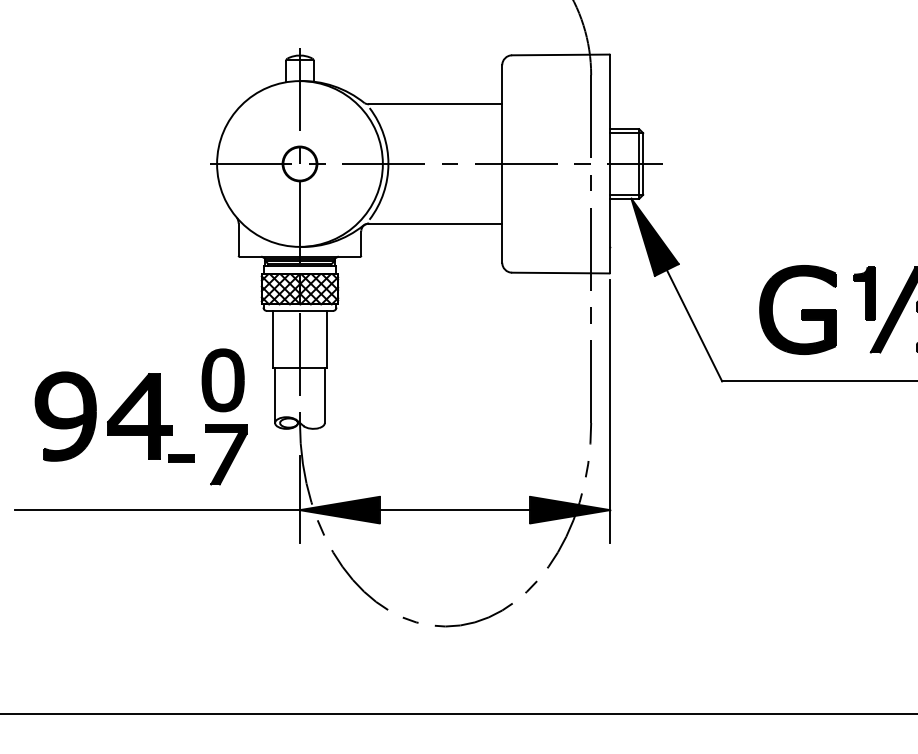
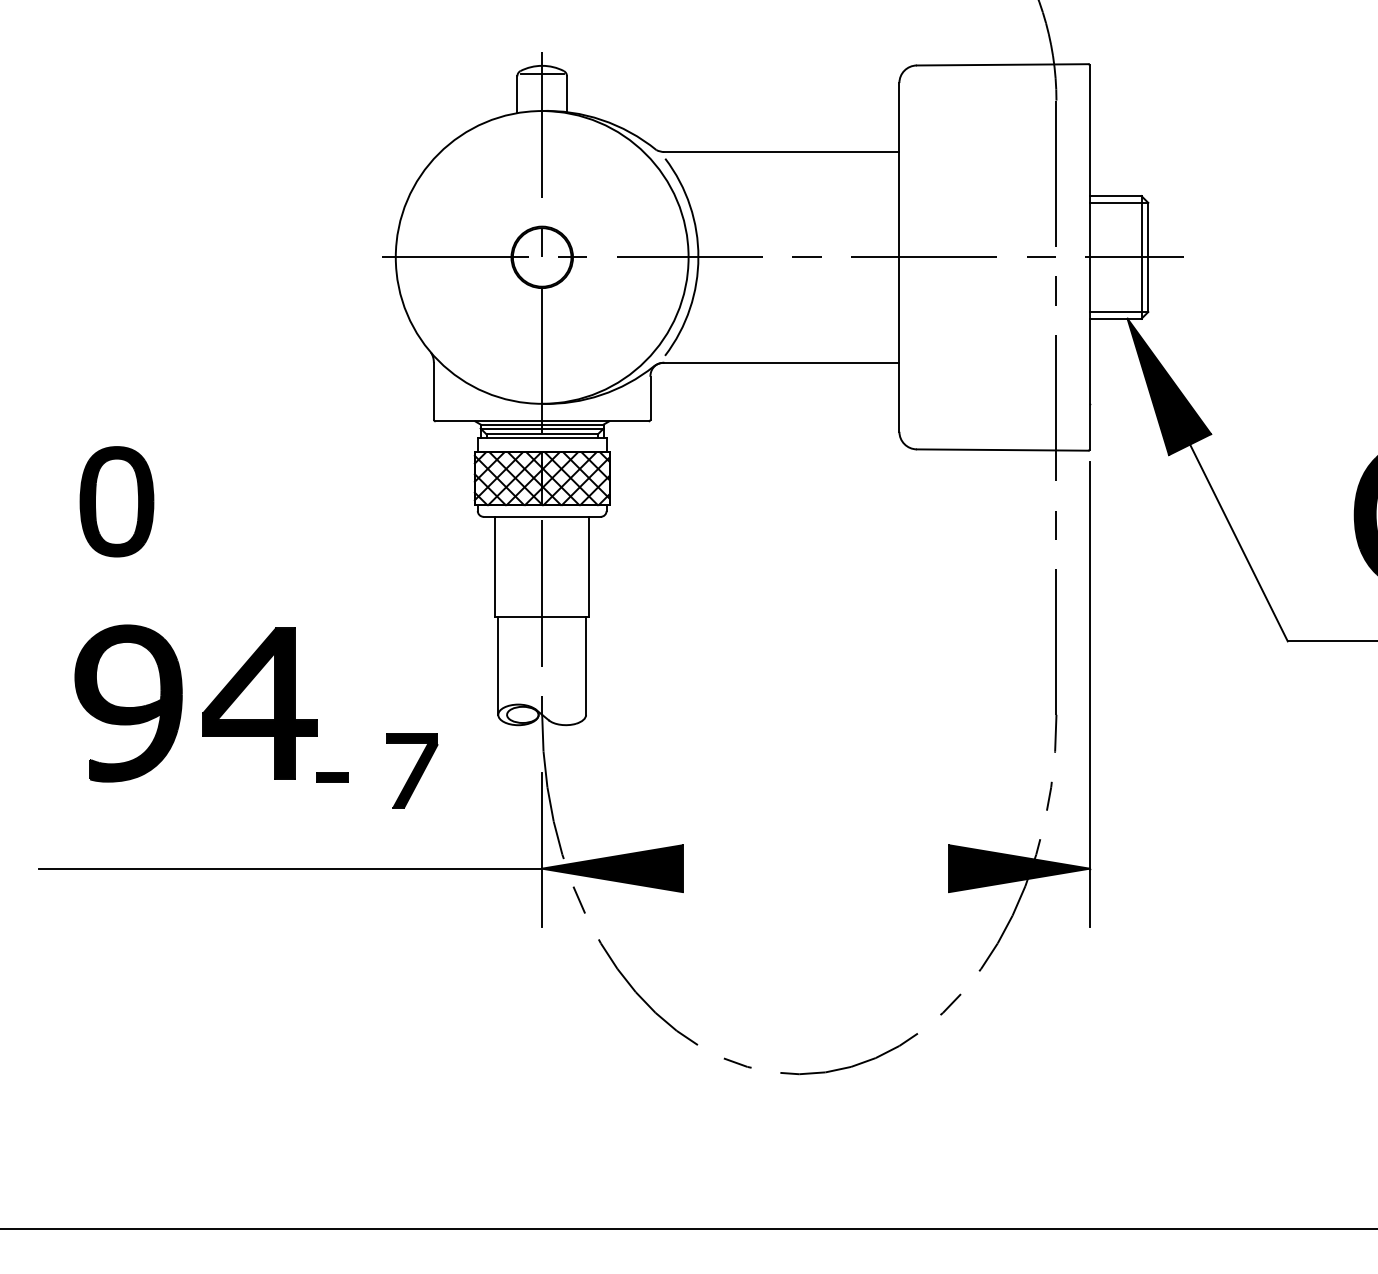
part: (222, 380) -> (115, 502), moved
part: (226, 454) -> (412, 770), size x0.7
part: (181, 458) -> (332, 777), size x0.7
line: (454, 510) -> (815, 869), removed

